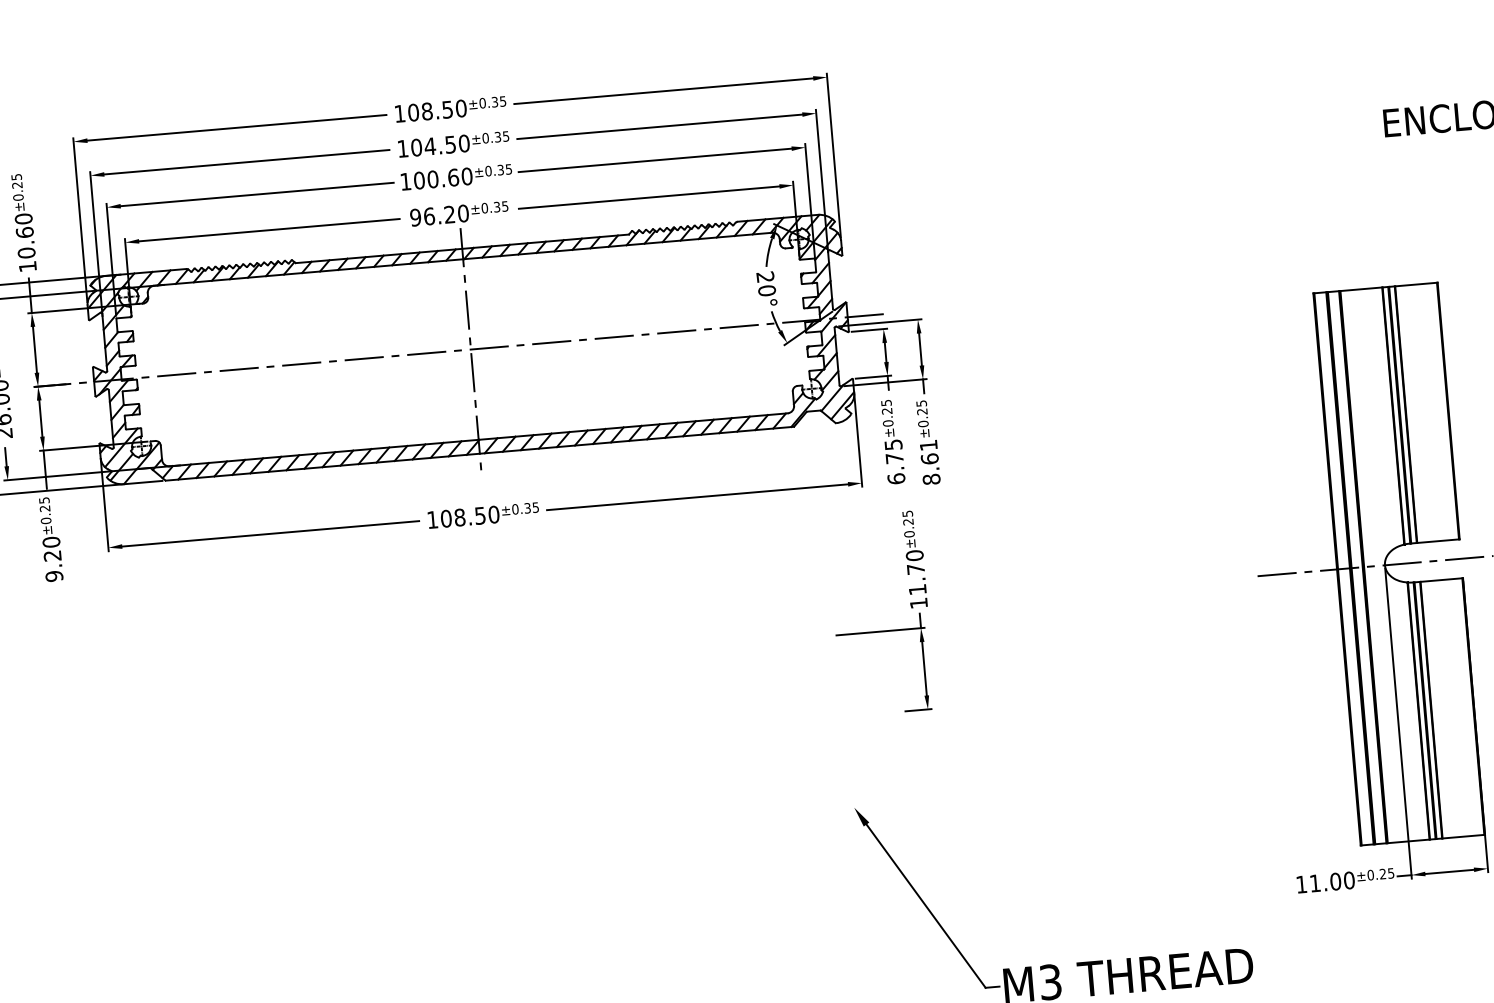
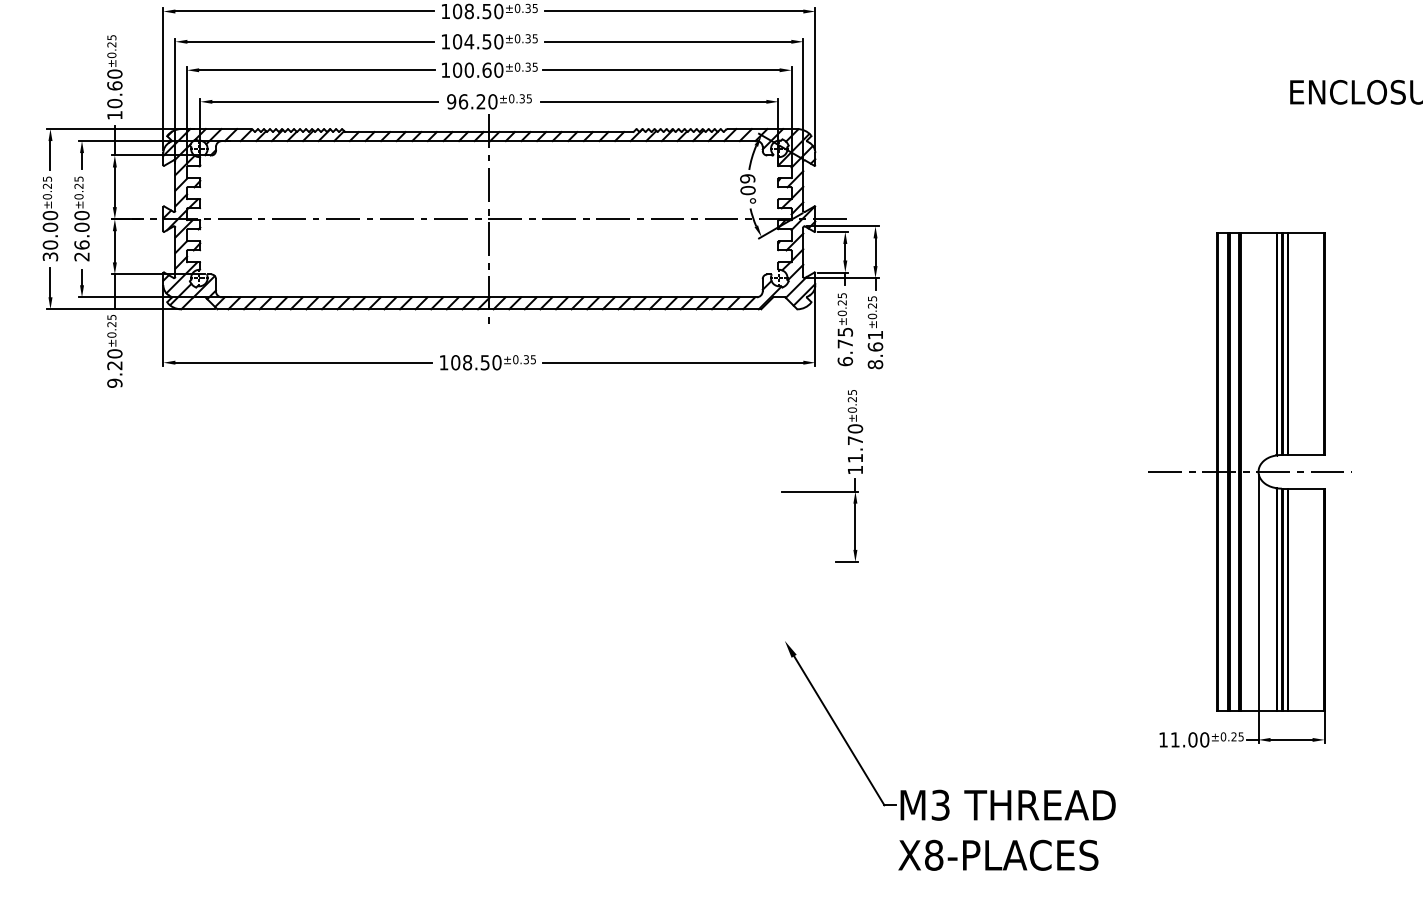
text: (765, 276) -> (747, 178), 20° -> 60°

